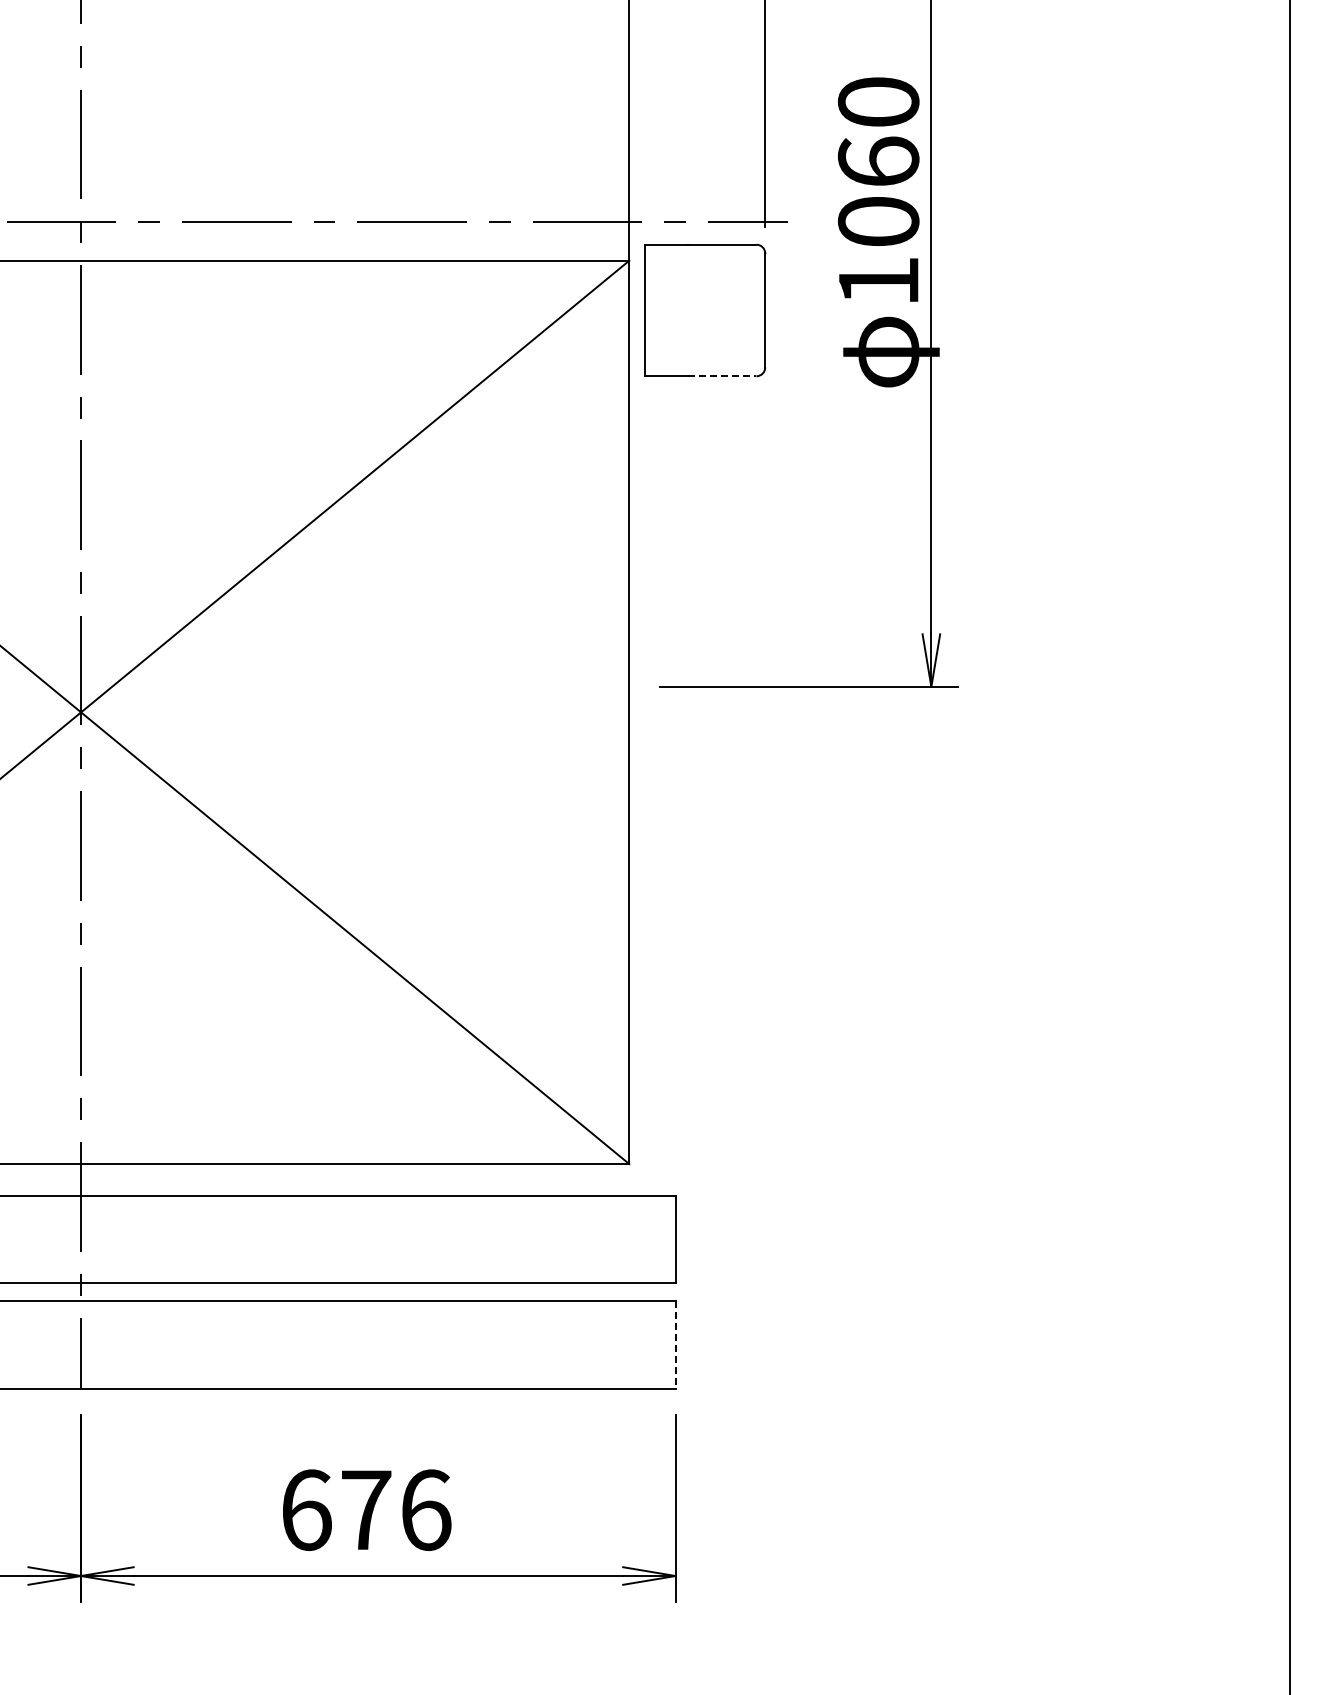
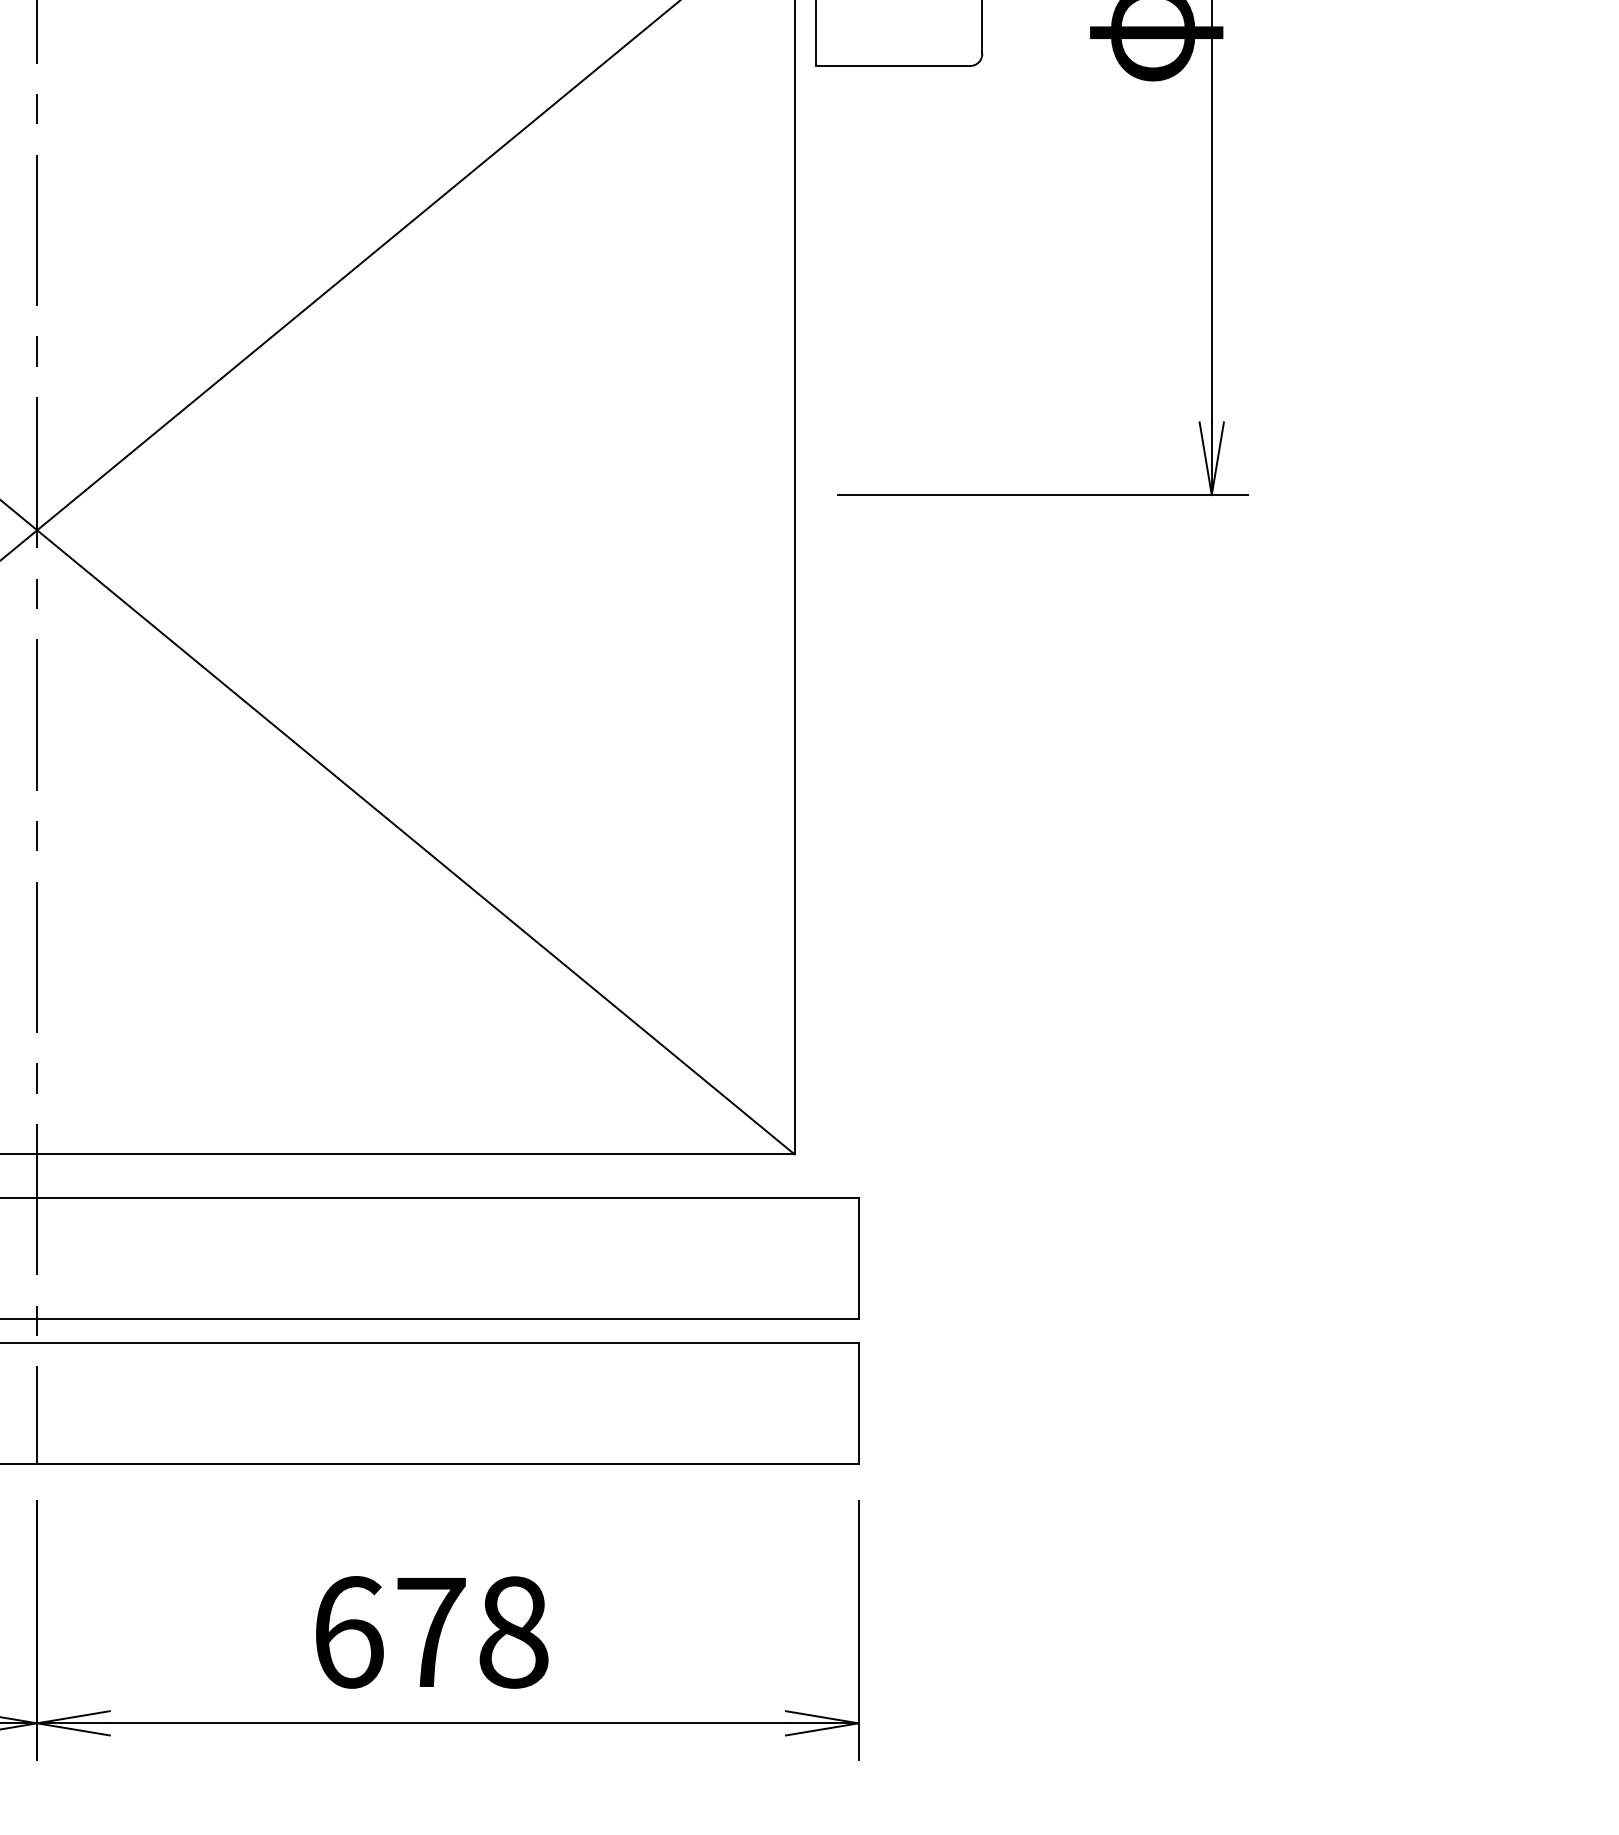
line: (722, 376) -> (923, 66), dashed -> solid
line: (675, 1344) -> (858, 1403), dashed -> solid
text: (426, 1509) -> (514, 1631), 676 -> 678

